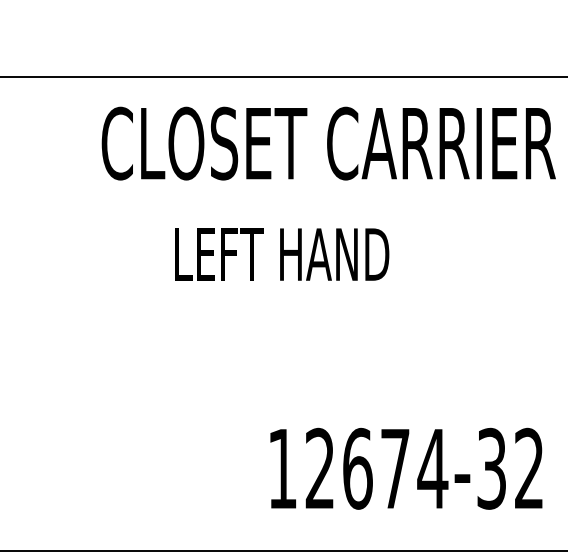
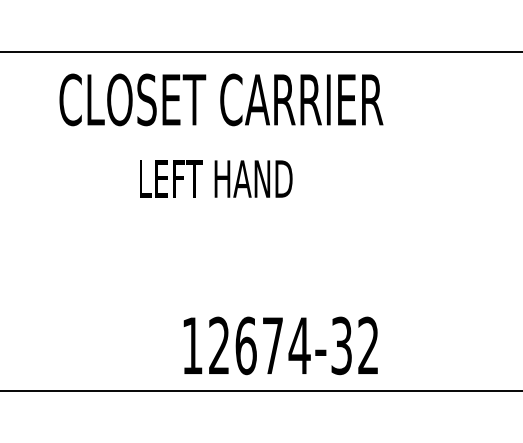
text: (282, 253) -> (216, 178), moved
text: (405, 468) -> (280, 345), moved

